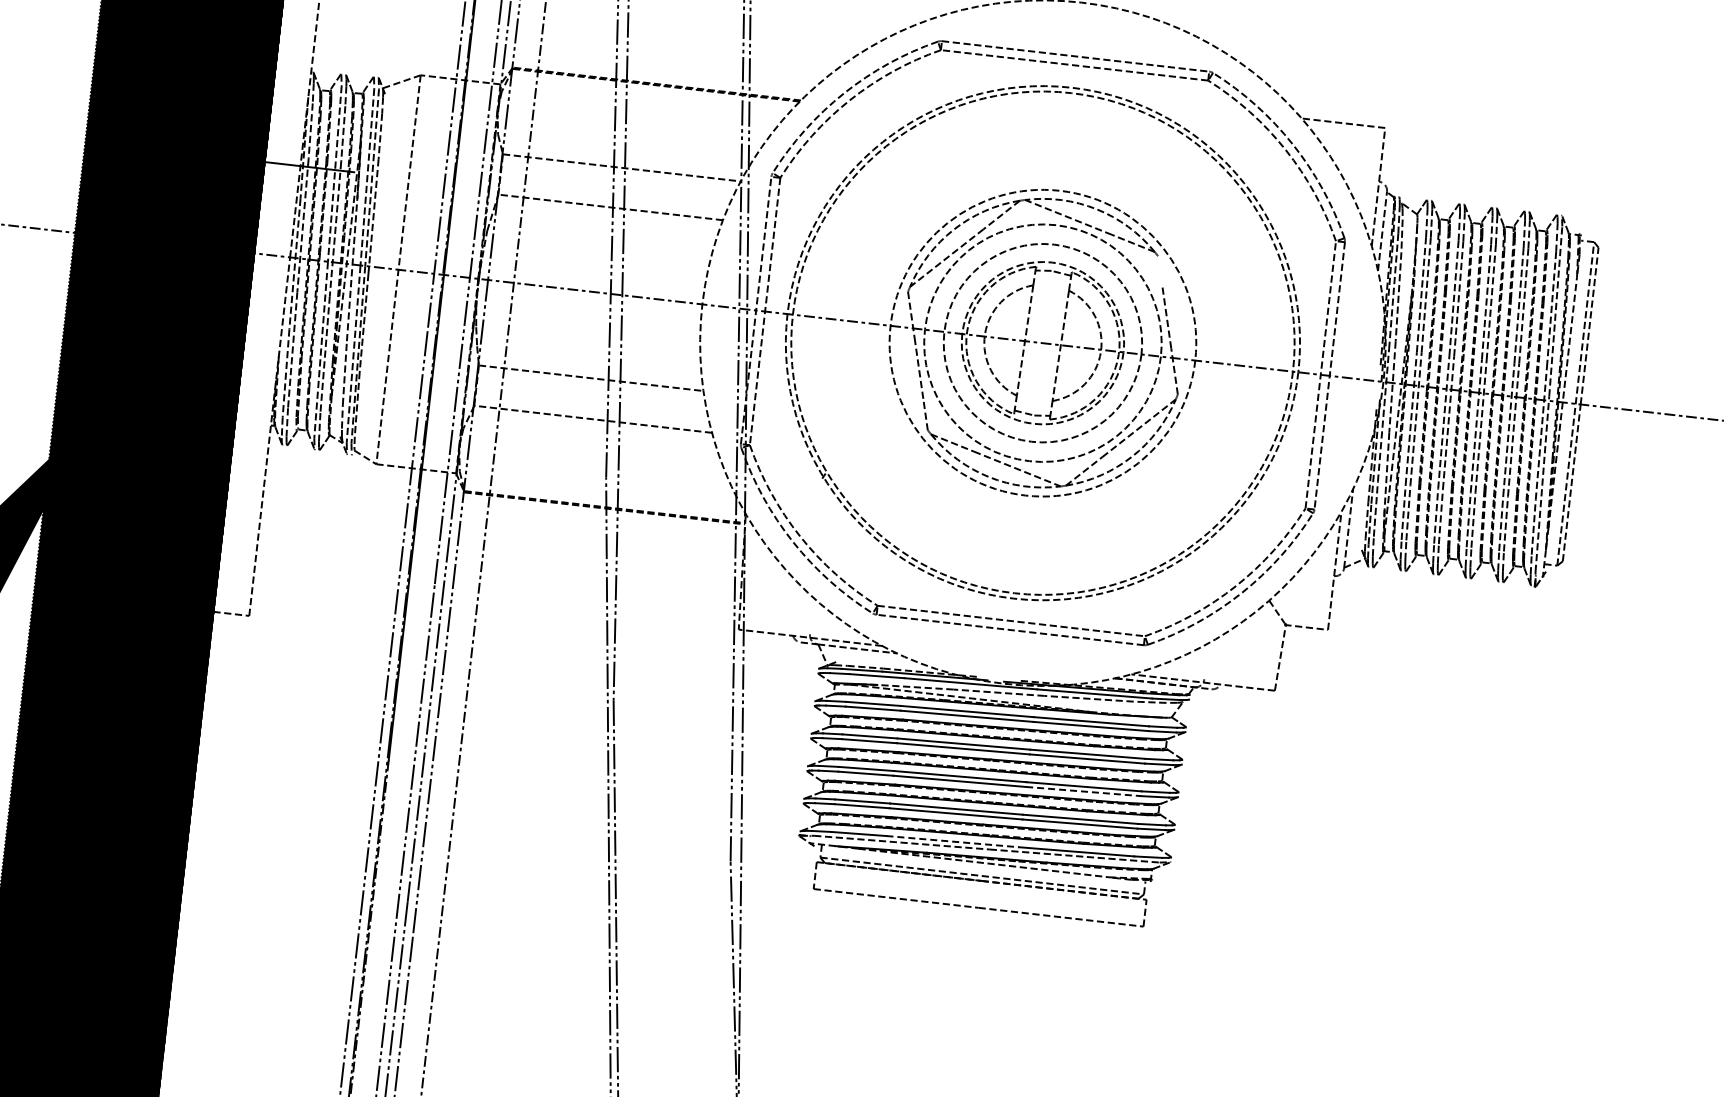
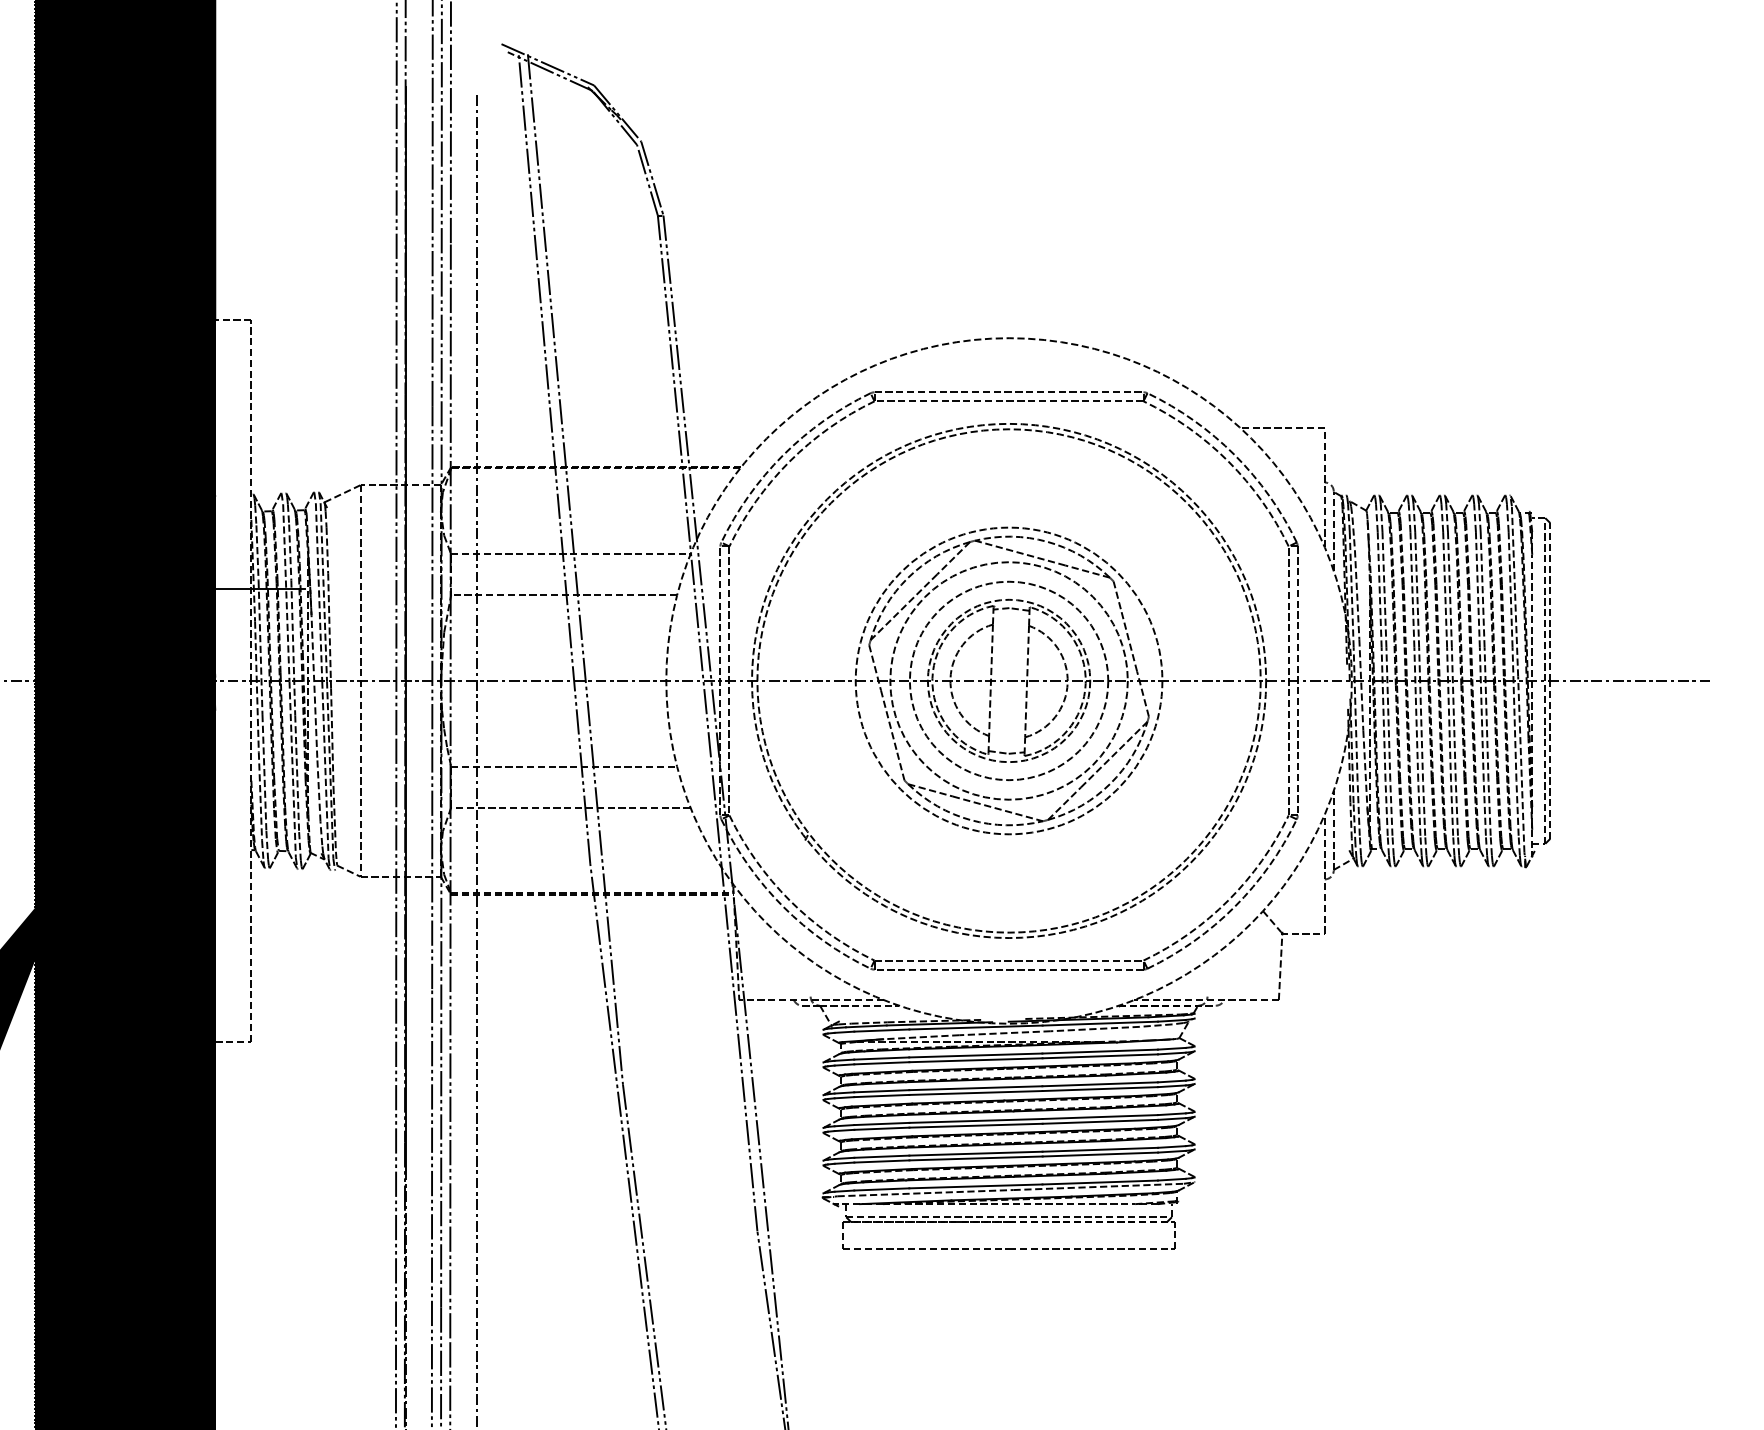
line: (1159, 270) -> (1116, 595), added
line: (1083, 791) -> (1100, 1121), dashed -> solid
line: (952, 841) -> (975, 1186), dashed -> solid

